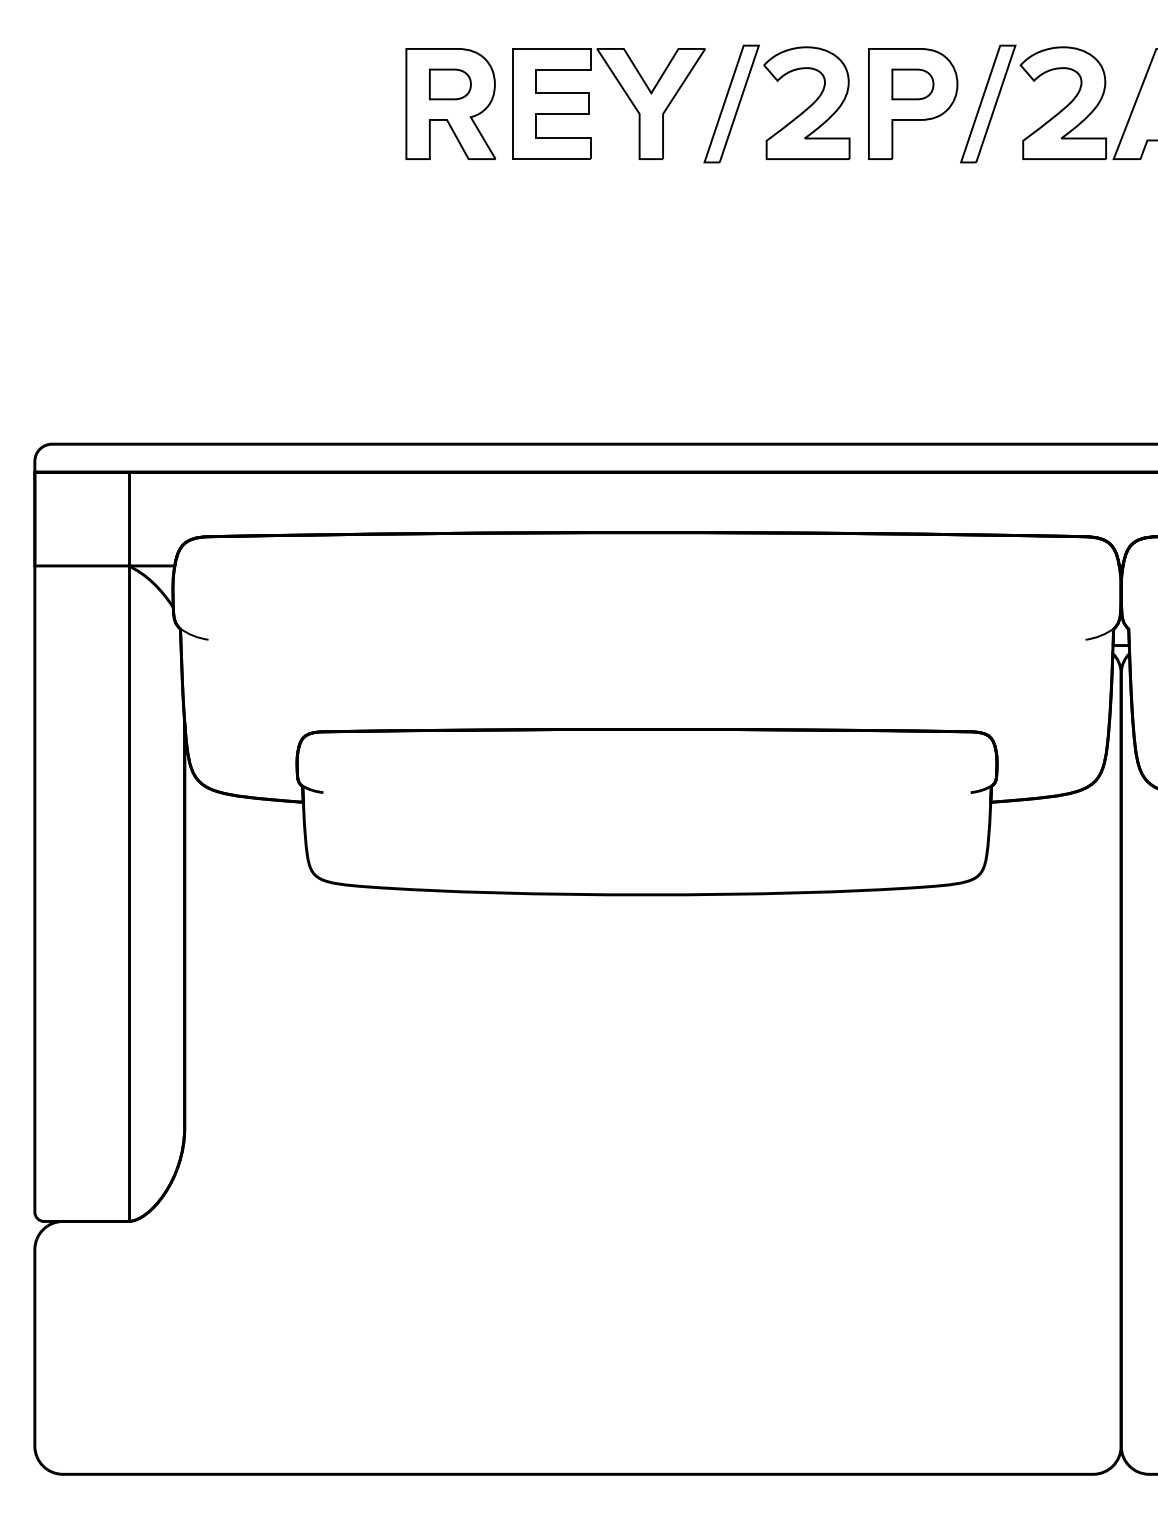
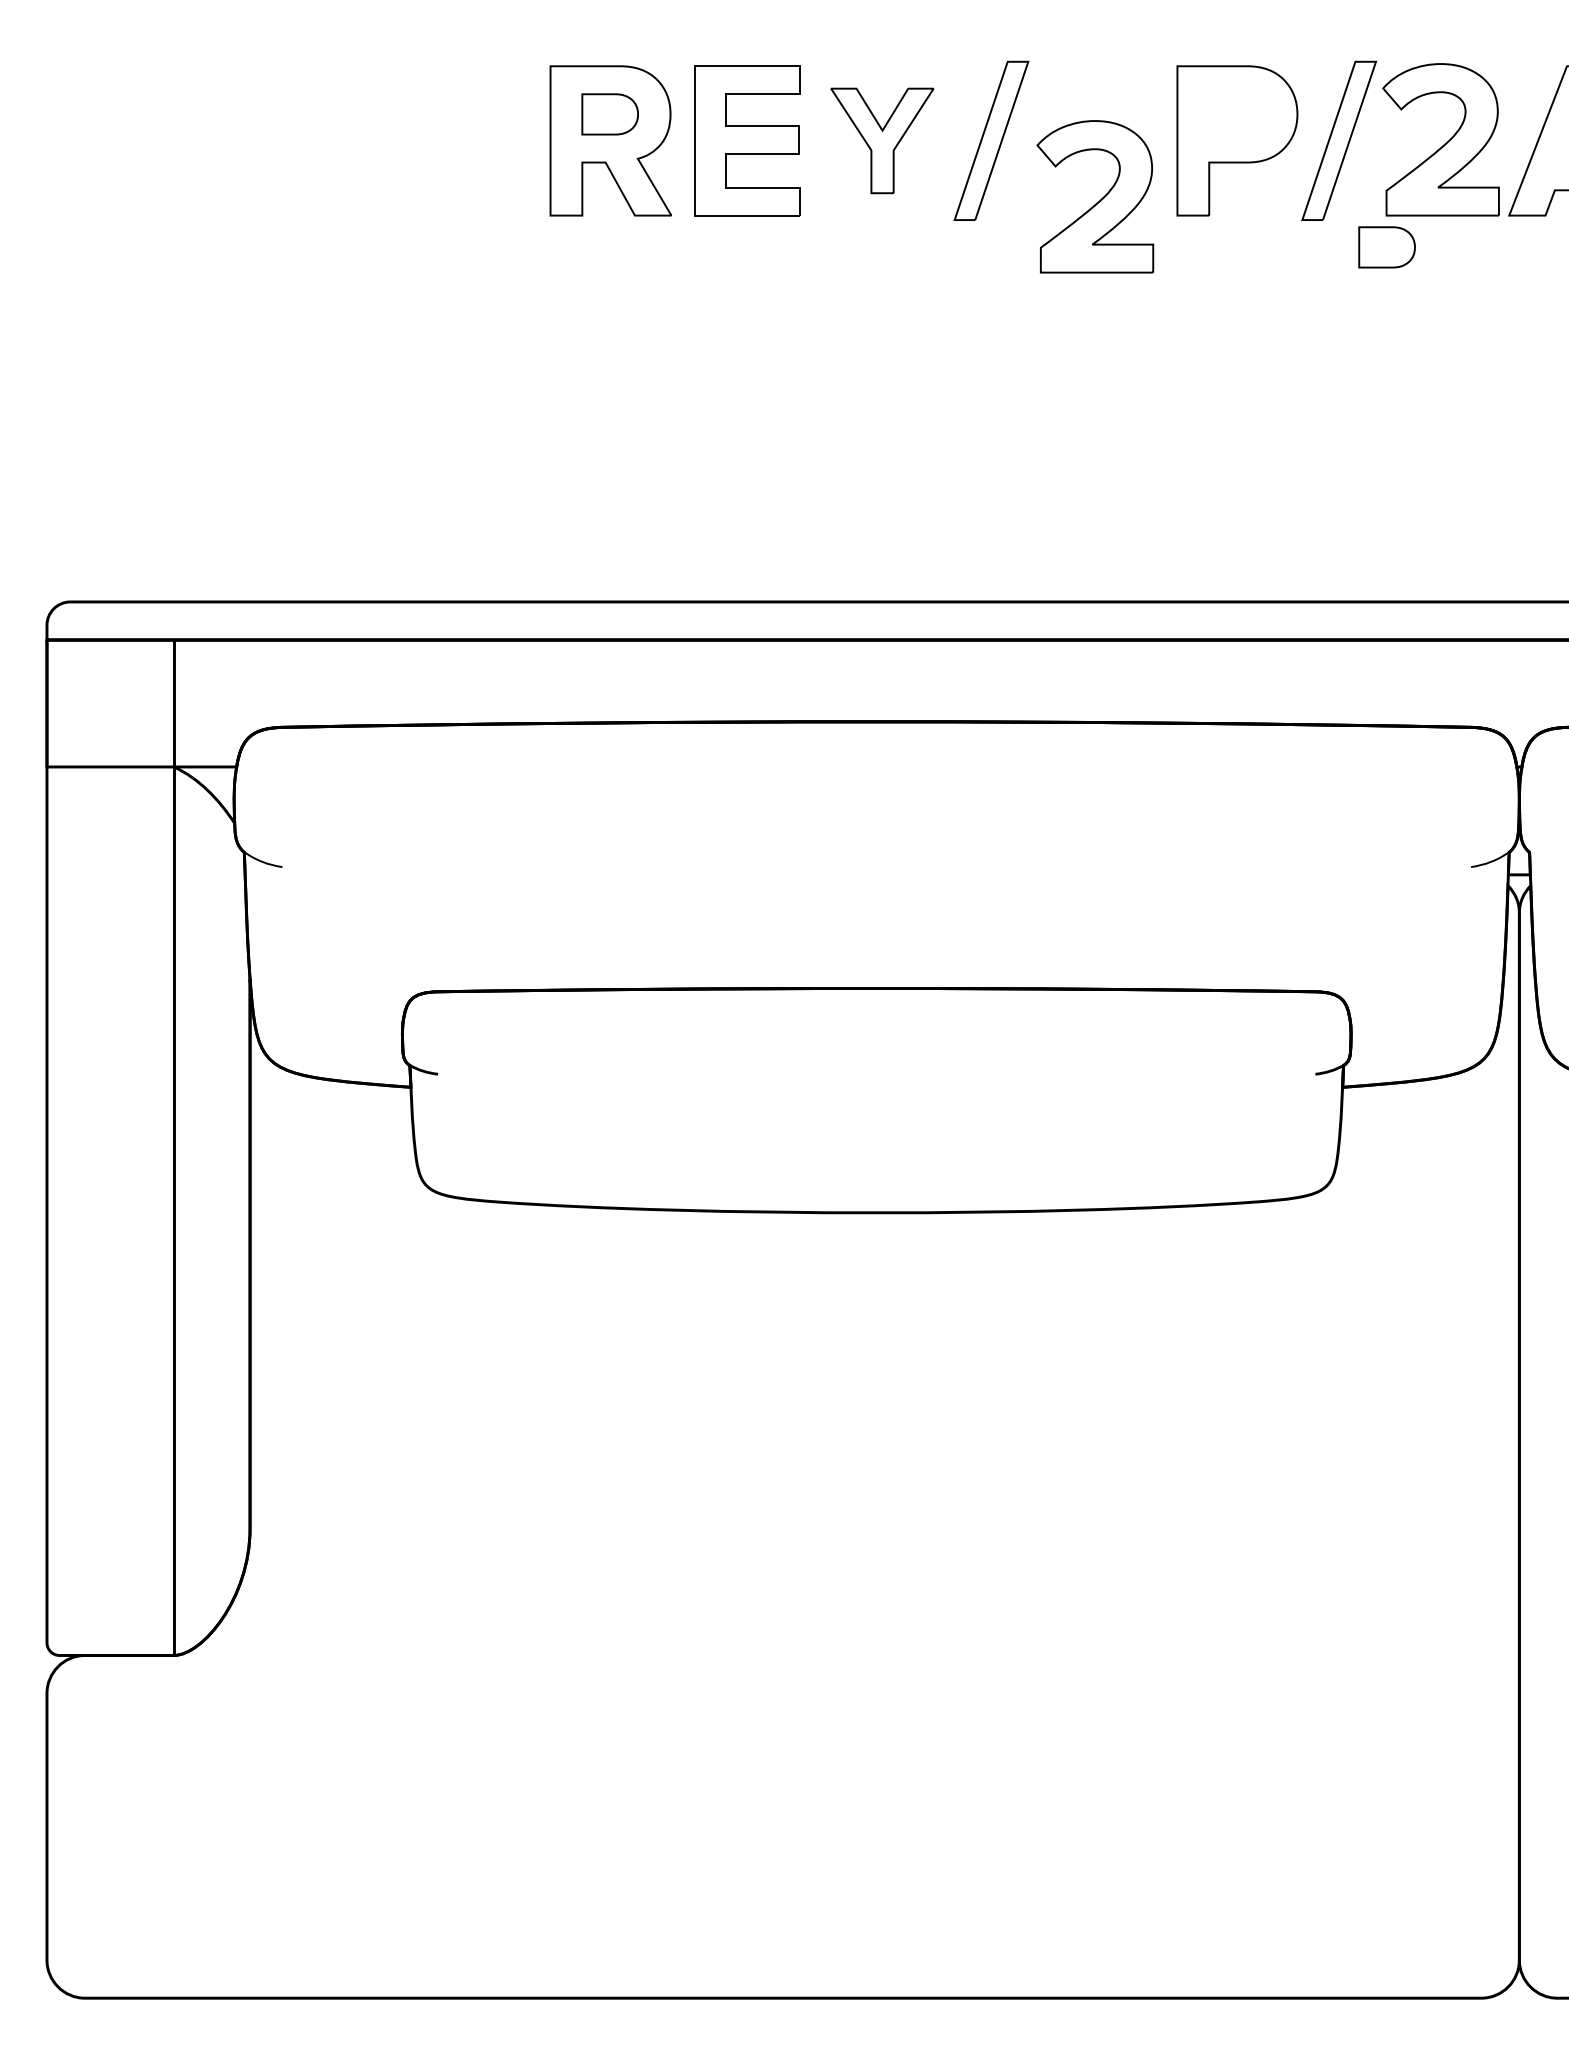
part: (912, 84) -> (1386, 247), moved
part: (806, 102) -> (1095, 196), moved
part: (651, 103) -> (882, 140), size x0.7

